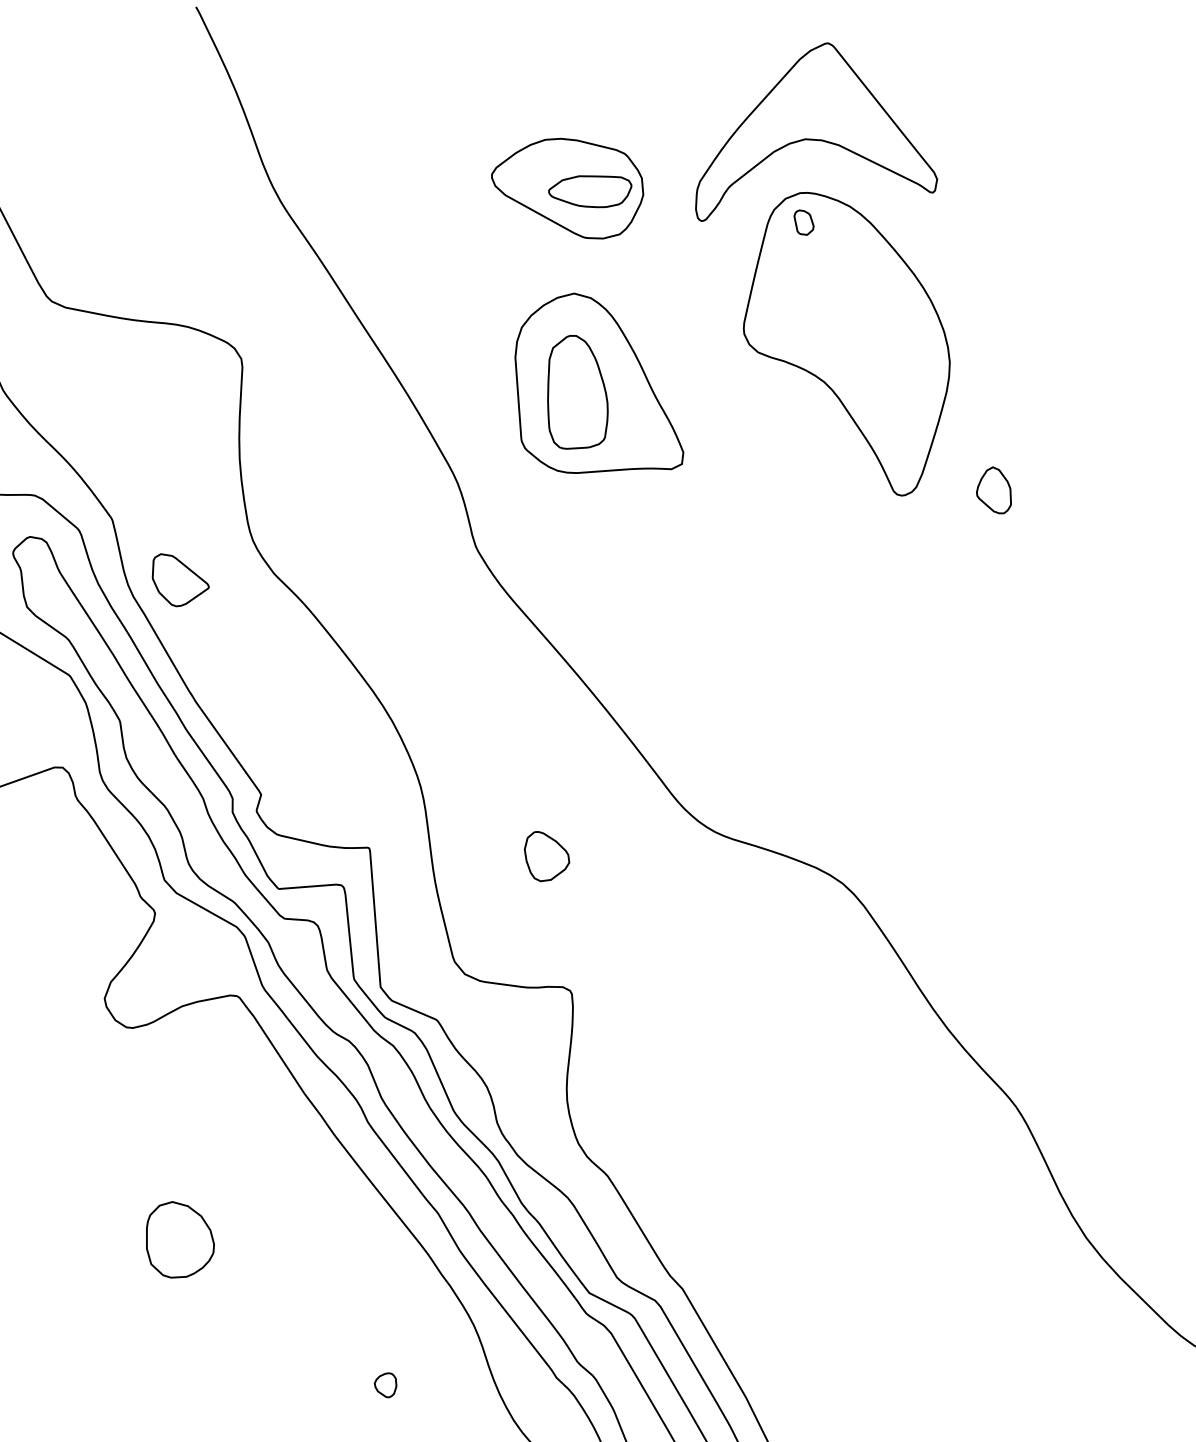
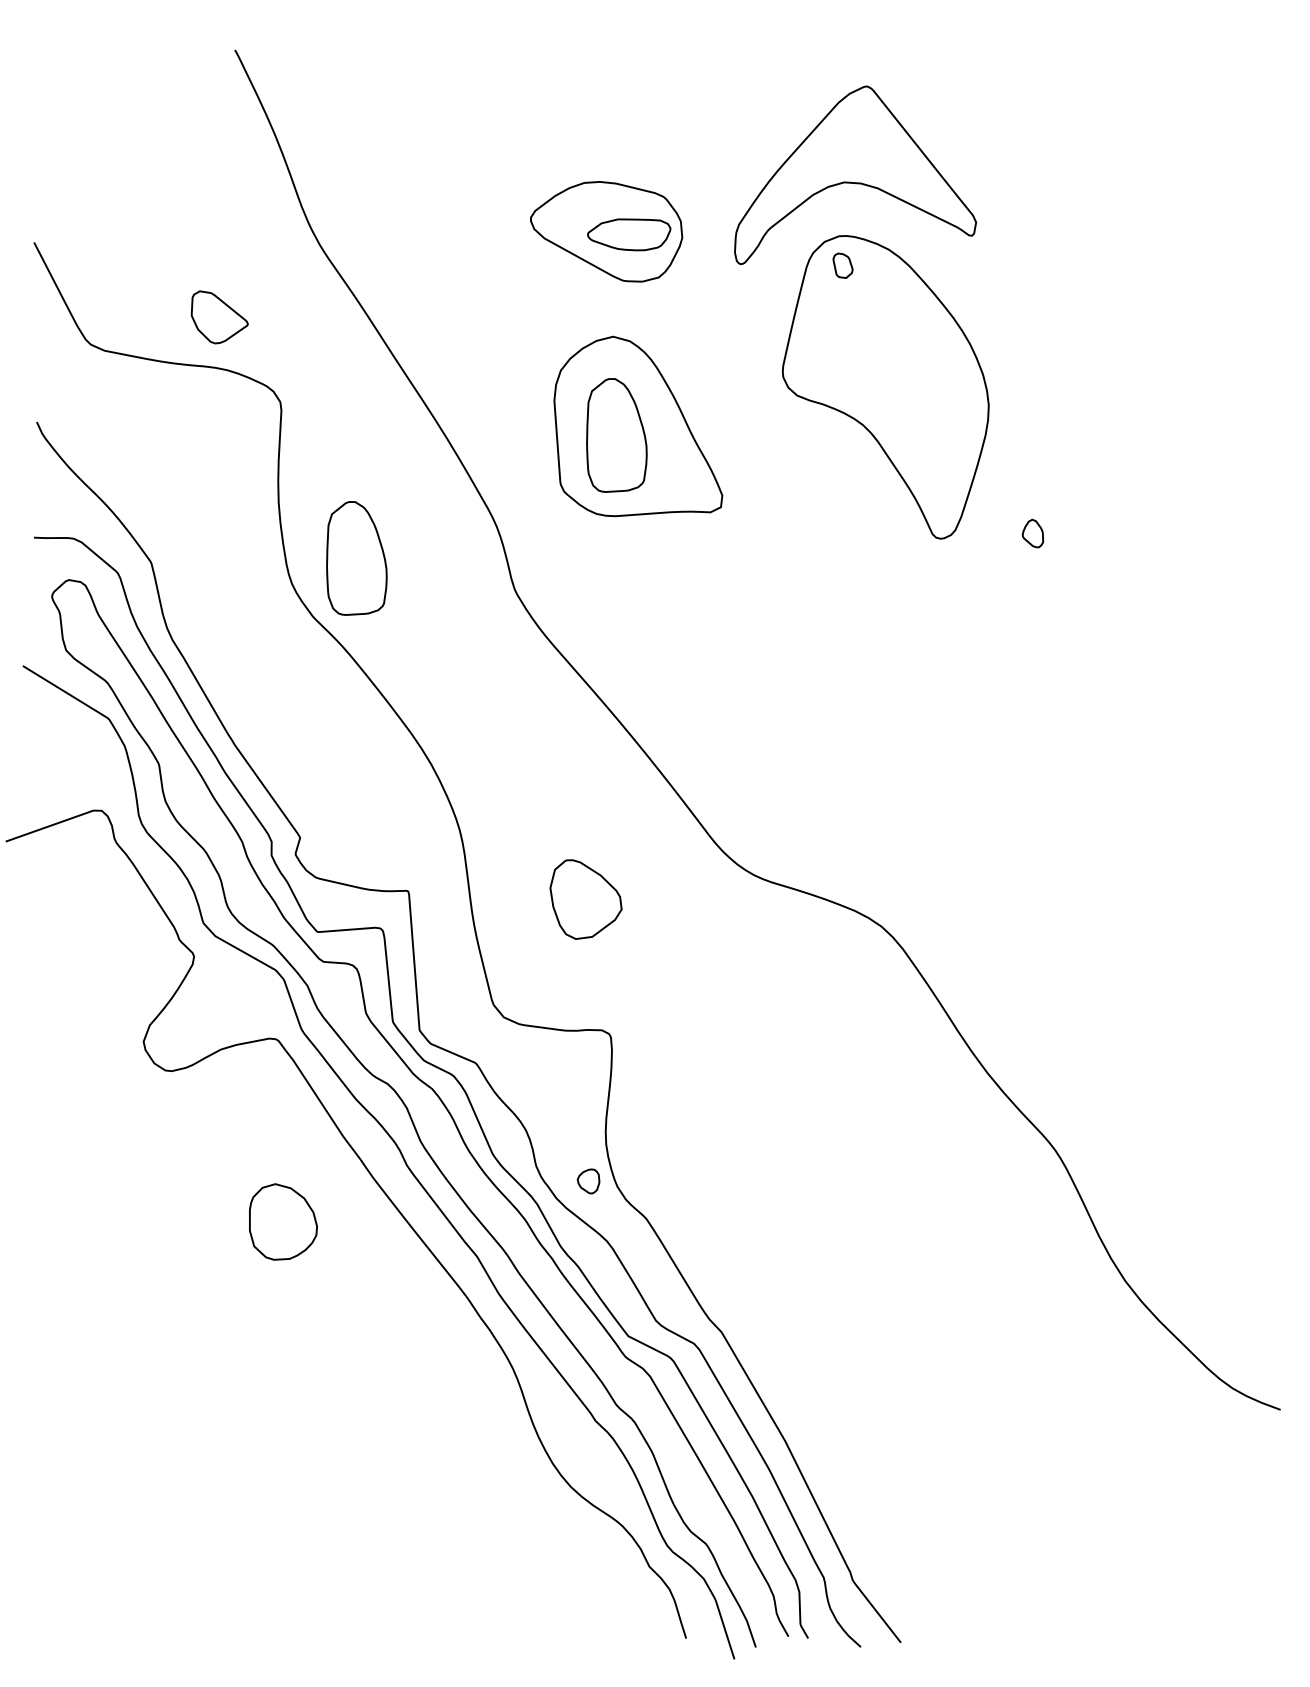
part: (993, 490) -> (1032, 533), size x0.6
part: (317, 515) -> (356, 558), added
part: (180, 580) -> (219, 317), moved
part: (546, 856) -> (585, 899), size x1.6
part: (180, 1239) -> (283, 1221), moved
part: (385, 1385) -> (588, 1181), moved

